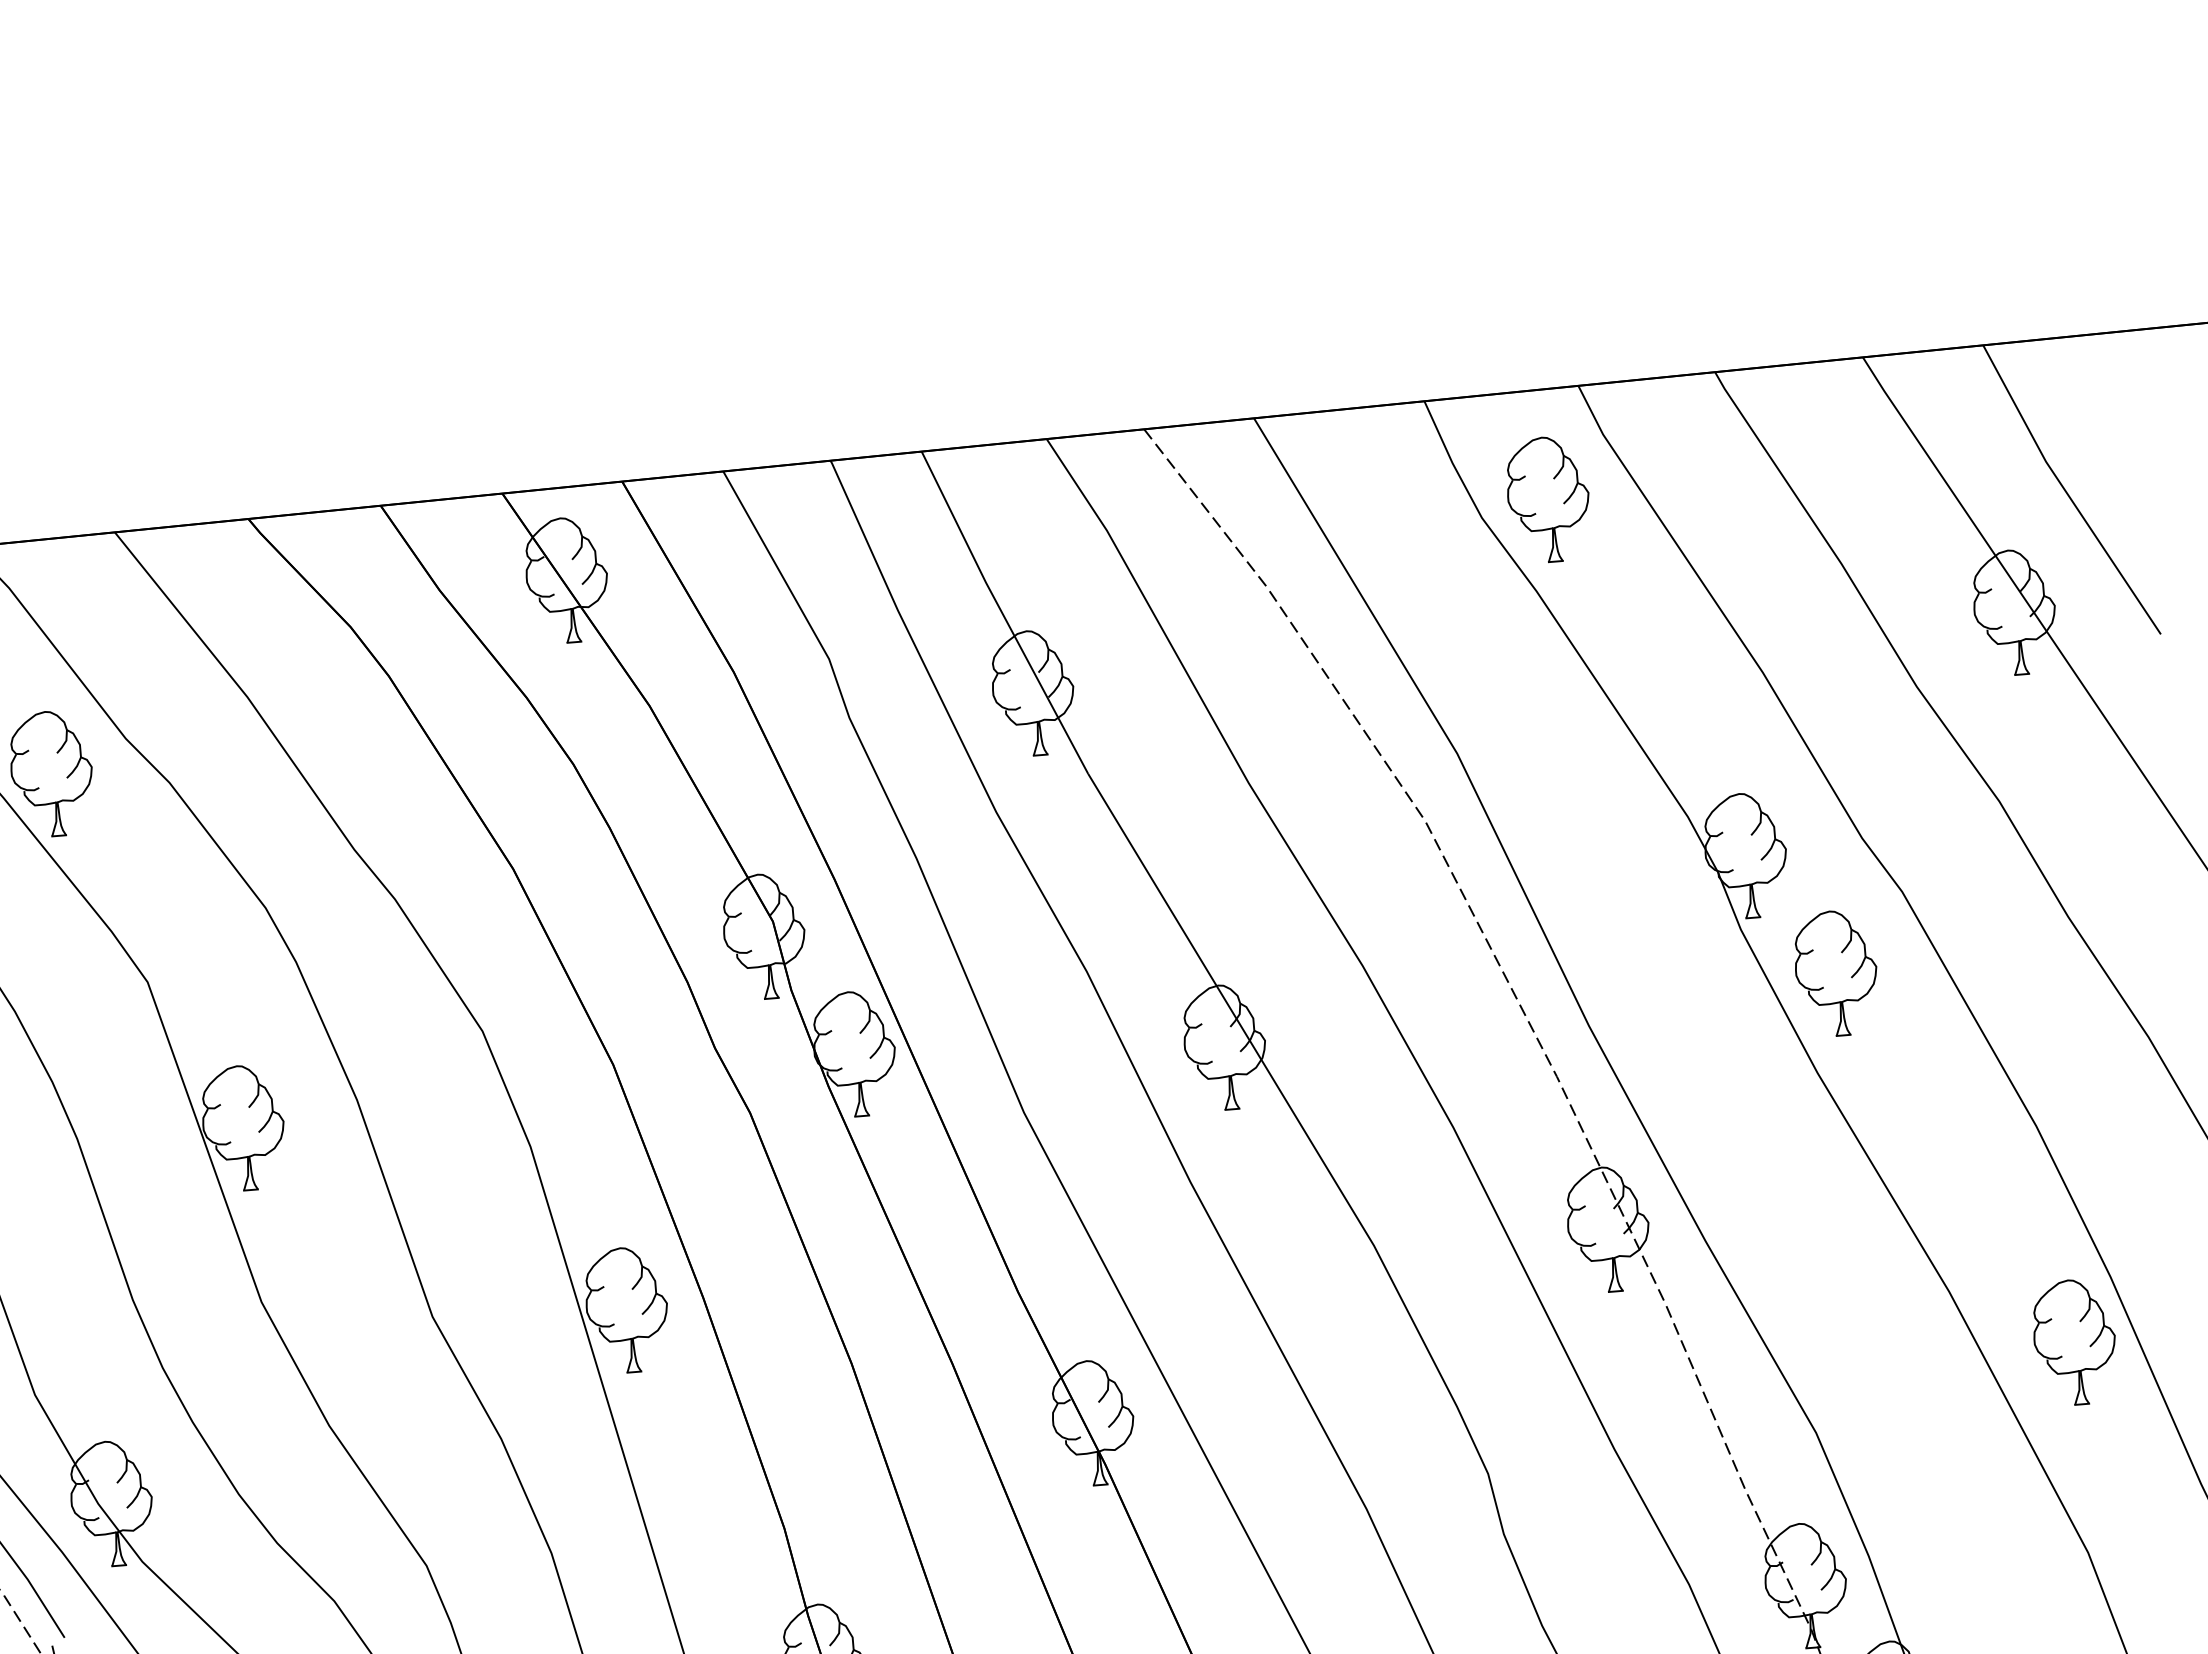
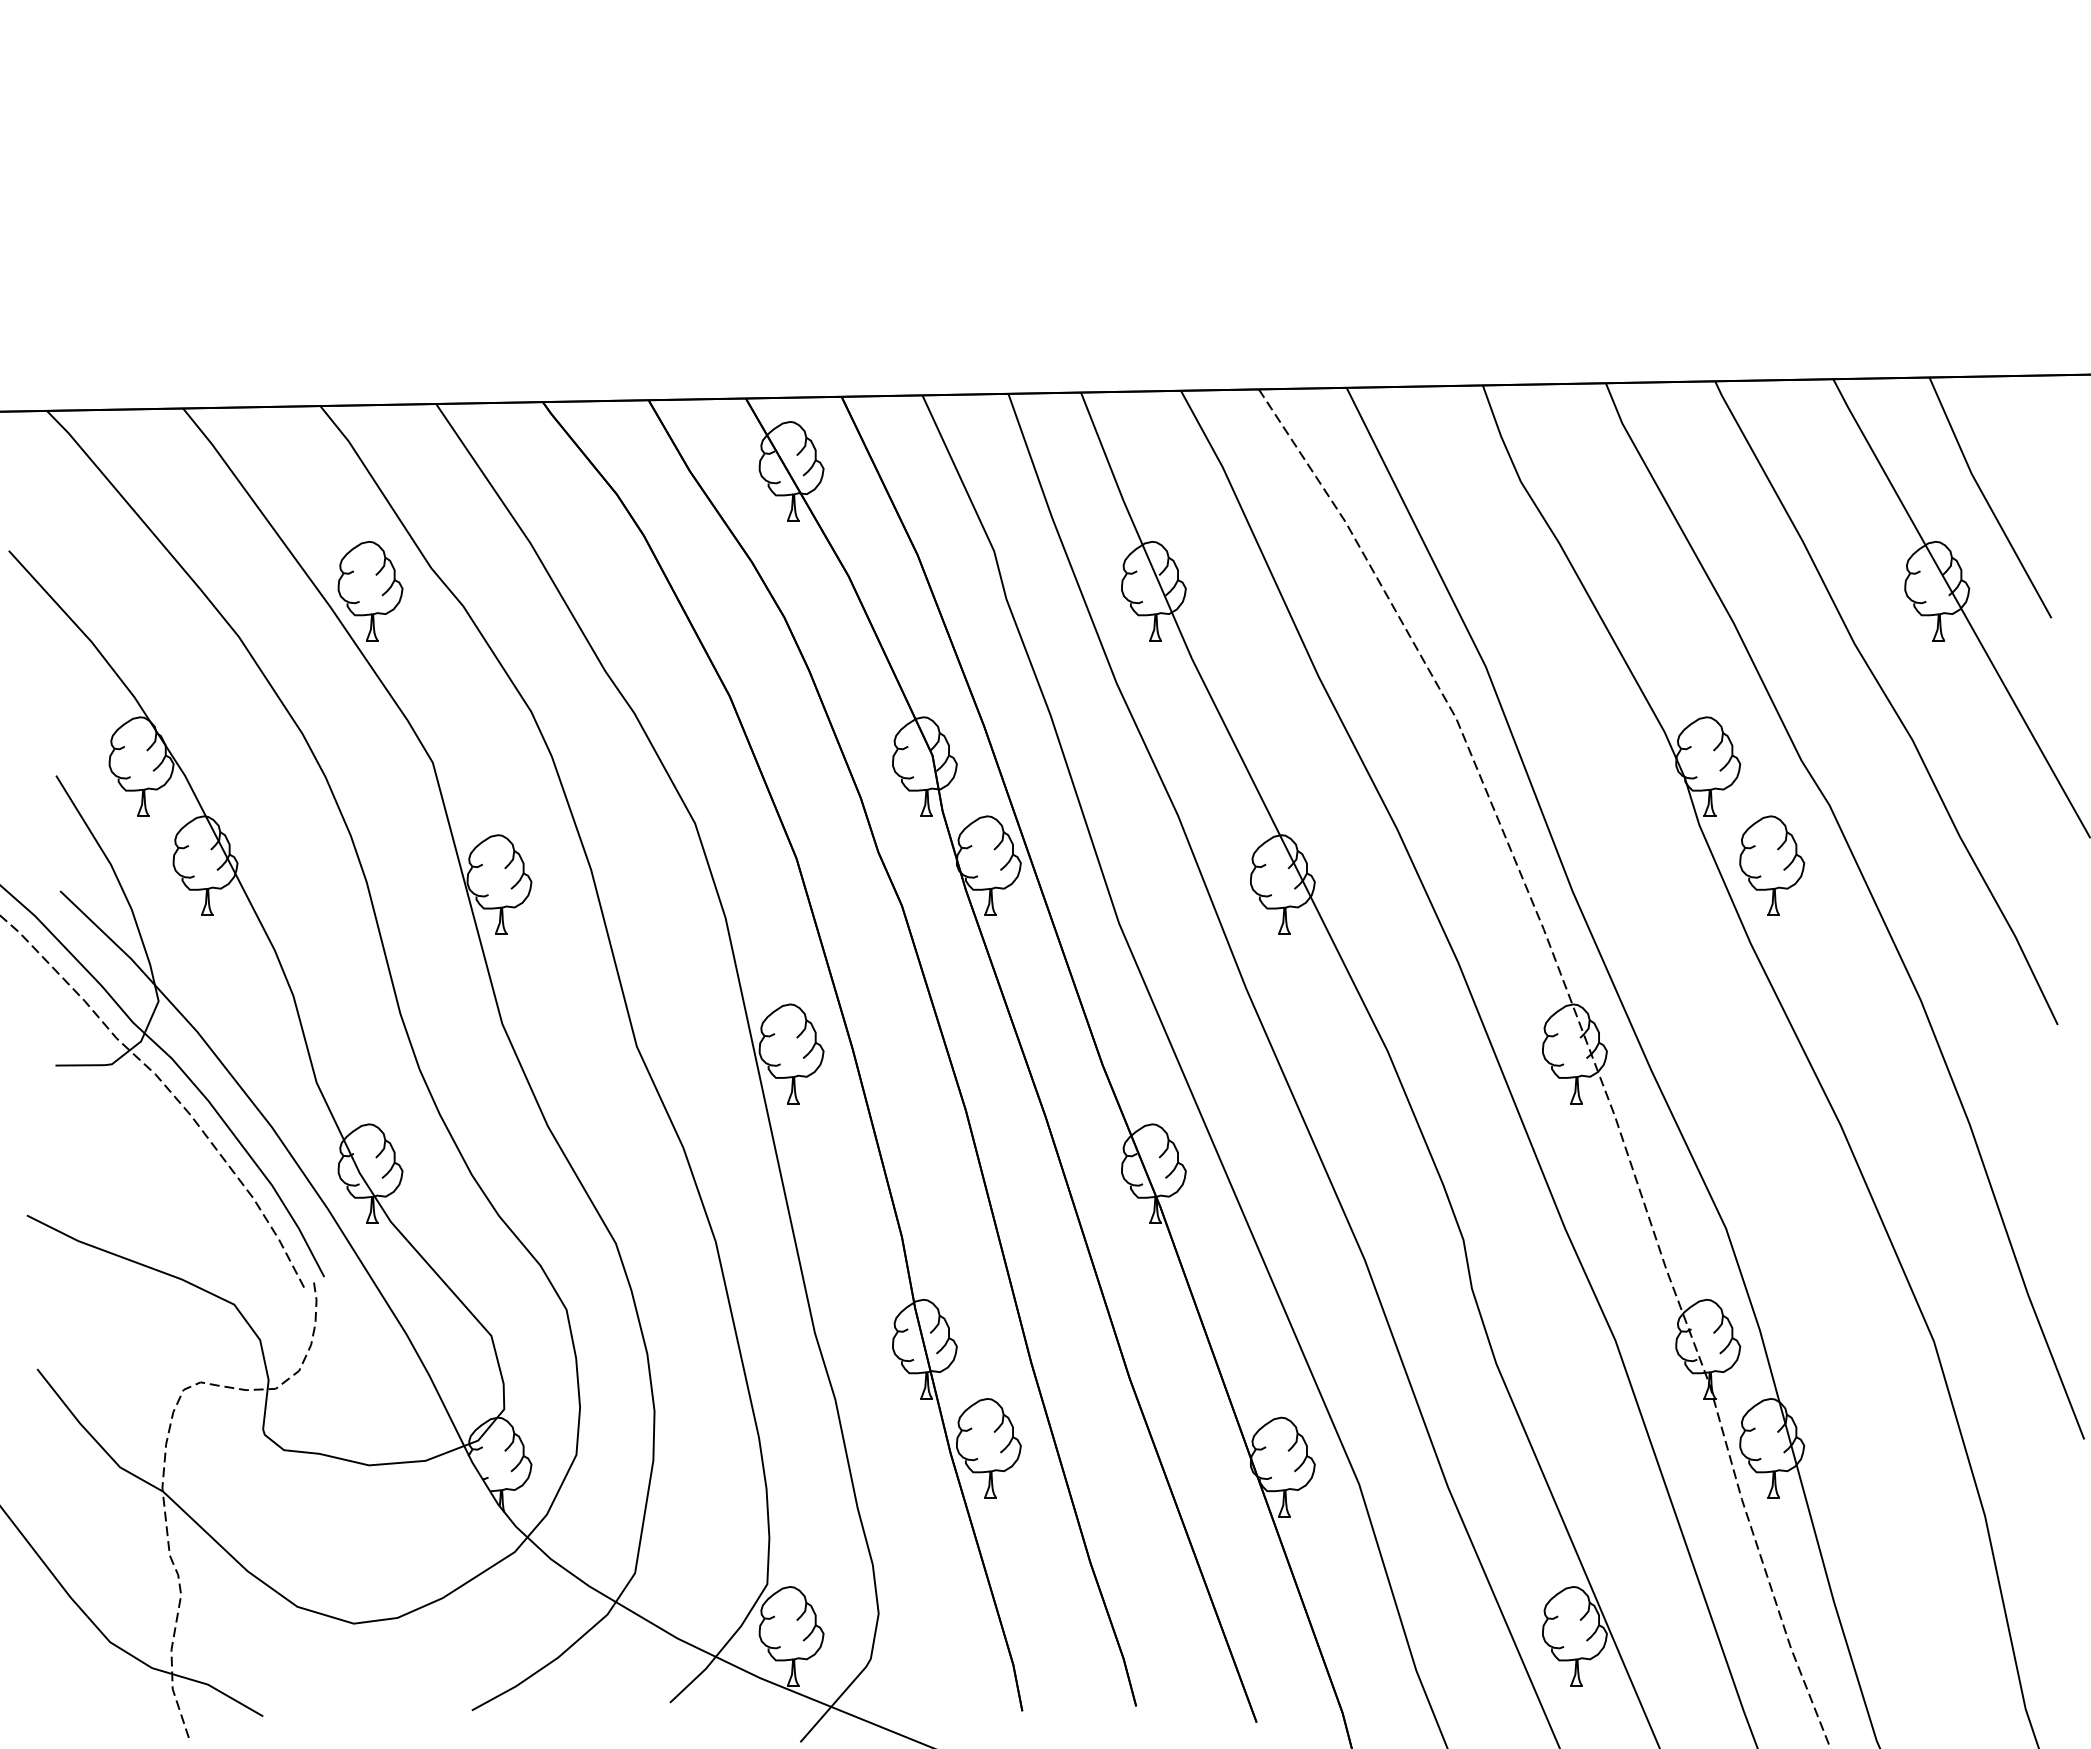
part: (1548, 499) -> (1574, 471), removed
part: (2075, 1341) -> (1937, 1173), removed

